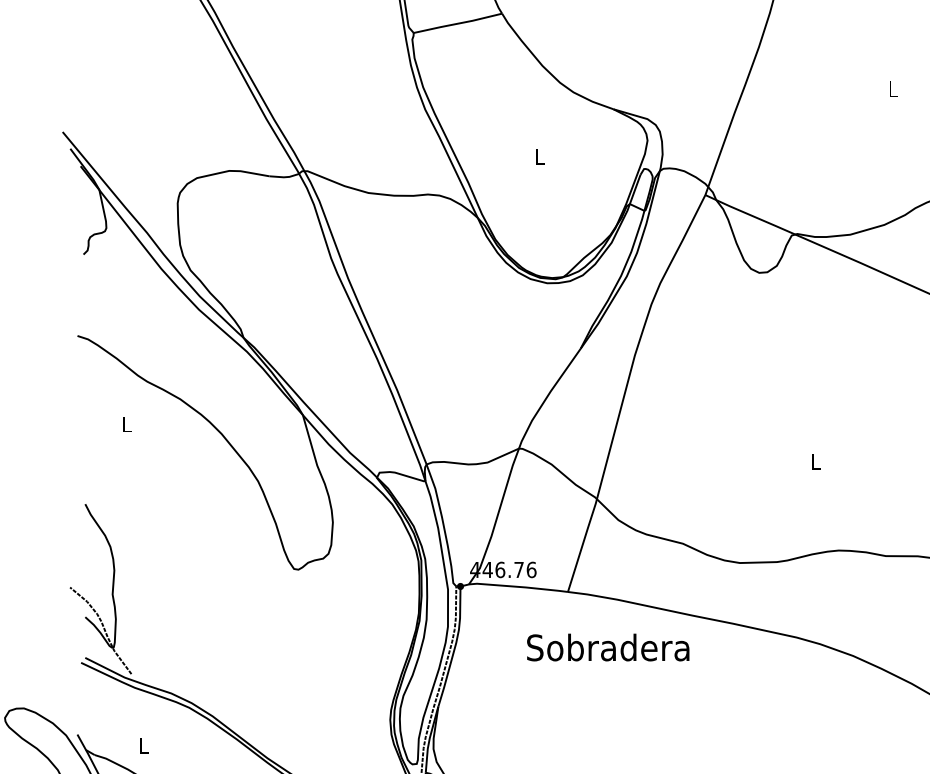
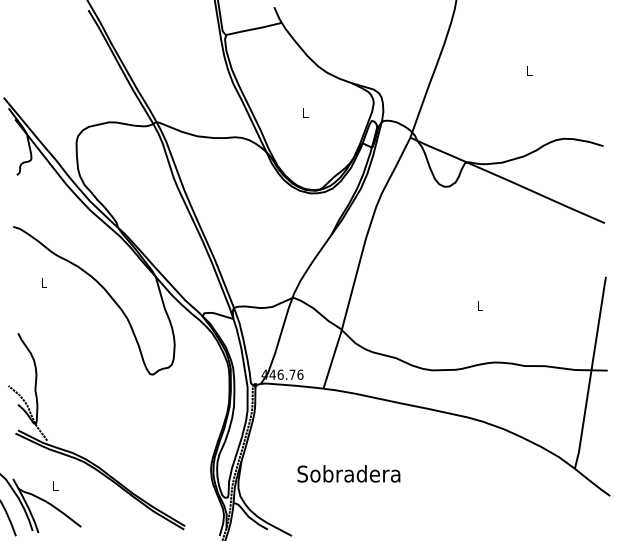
text: (607, 646) -> (348, 473), moved

